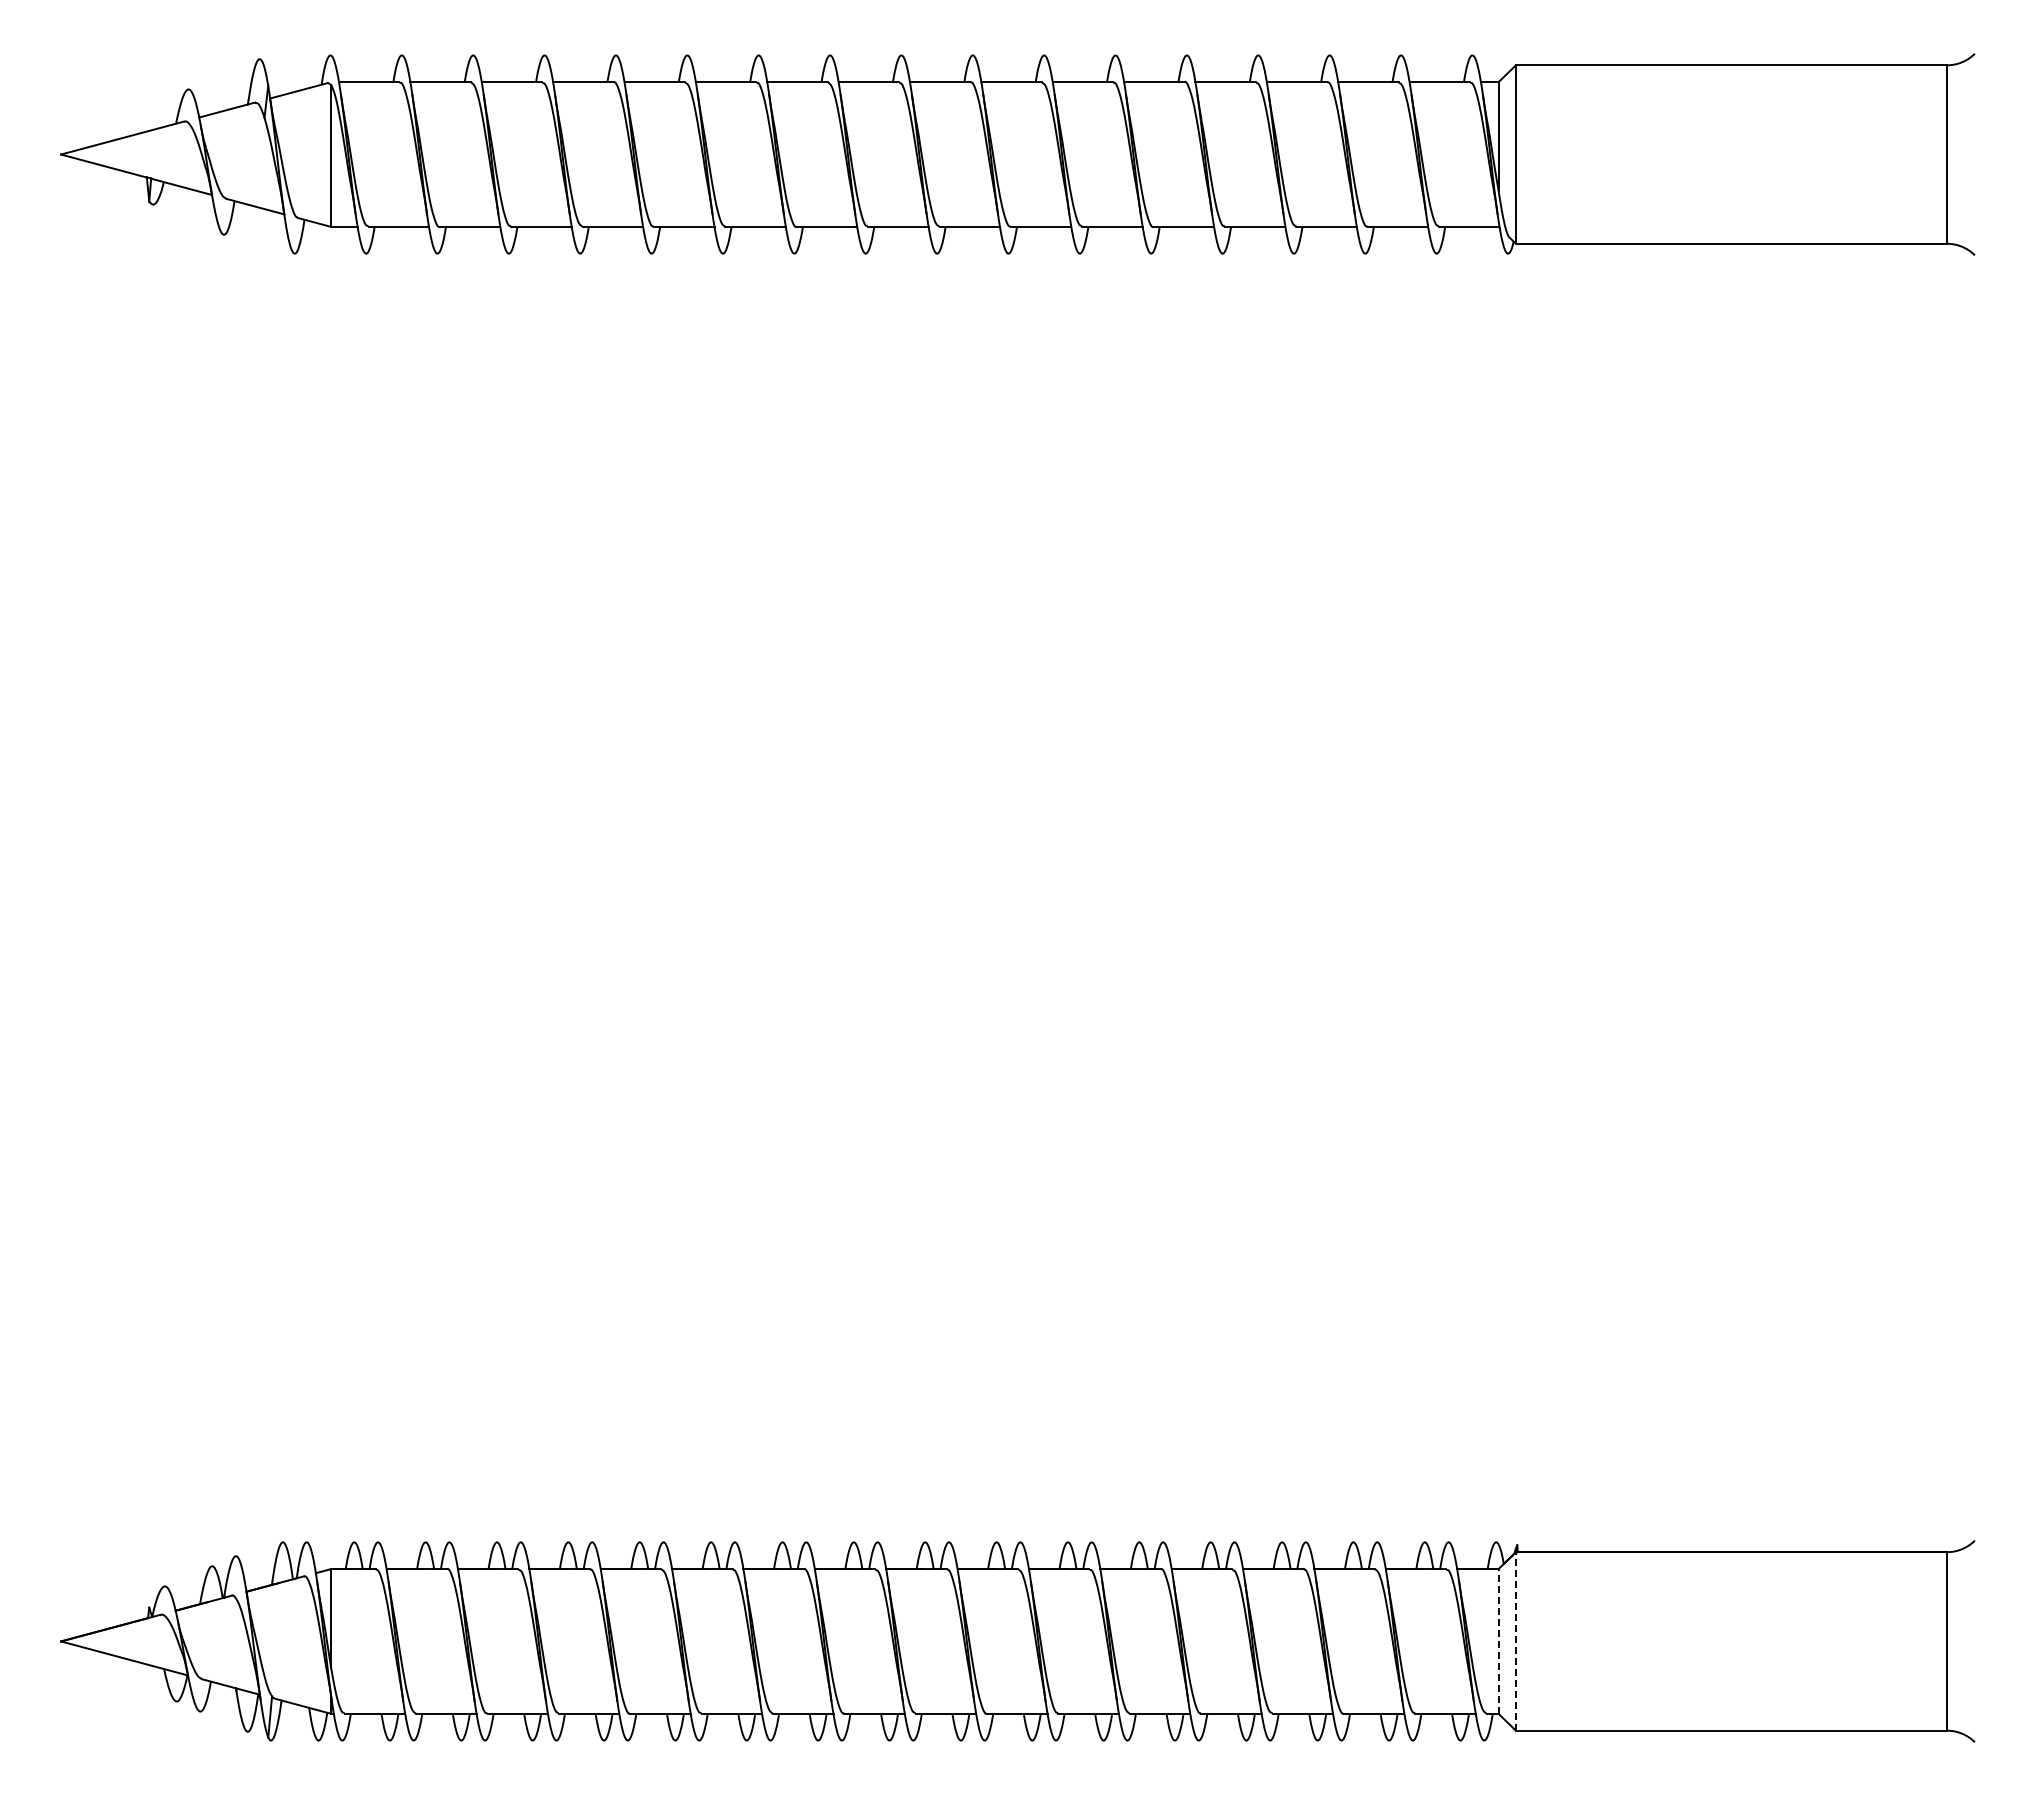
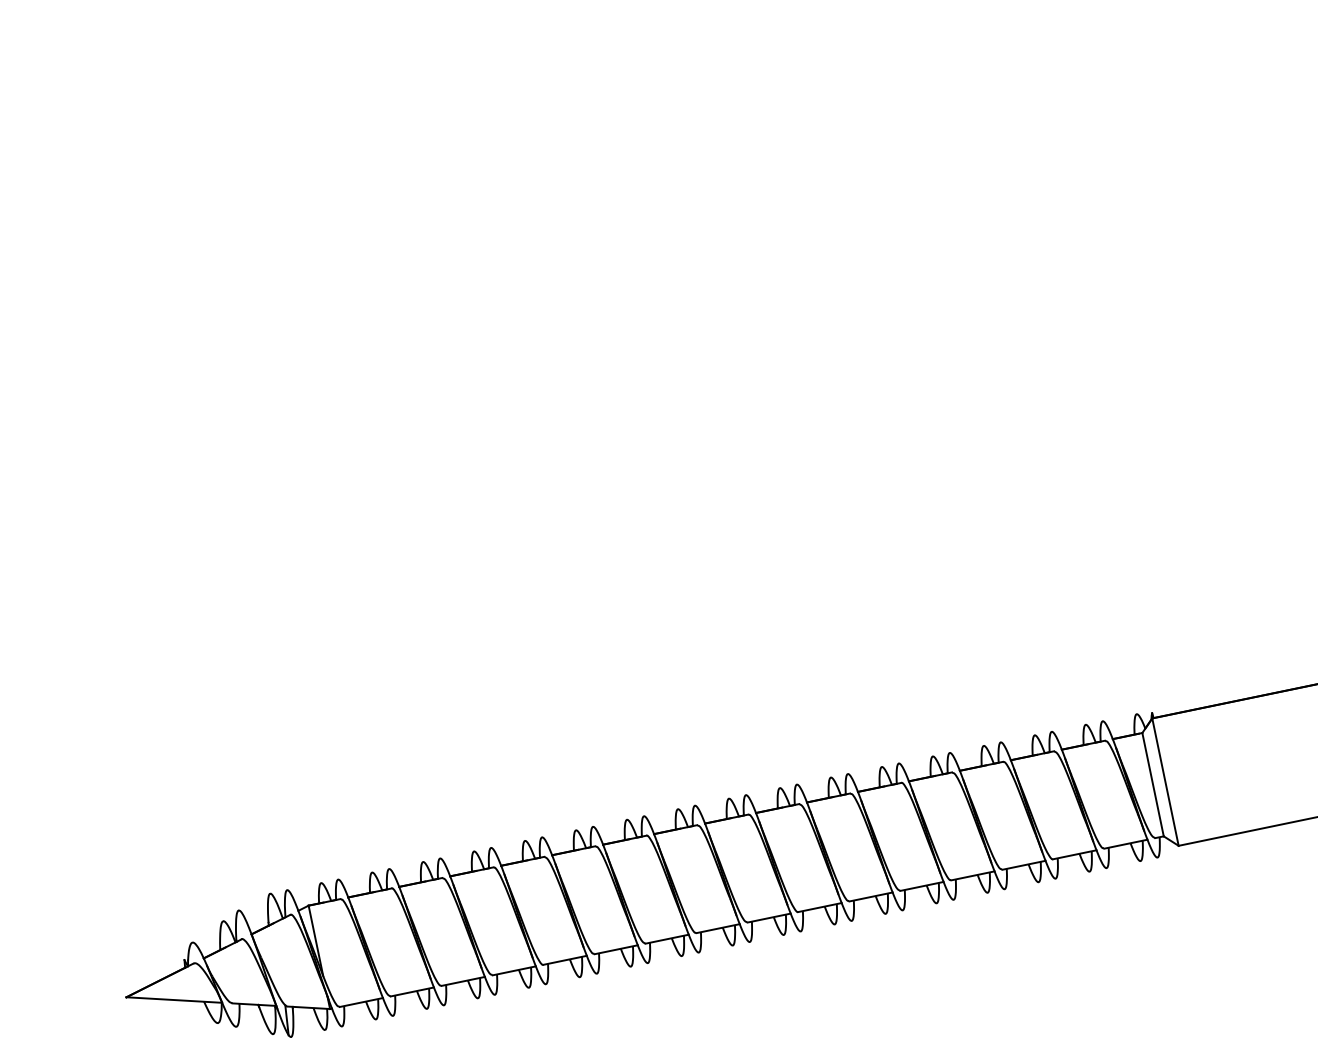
line: (1498, 1640) -> (1152, 784), dashed -> solid
line: (1515, 1640) -> (1165, 781), dashed -> solid

